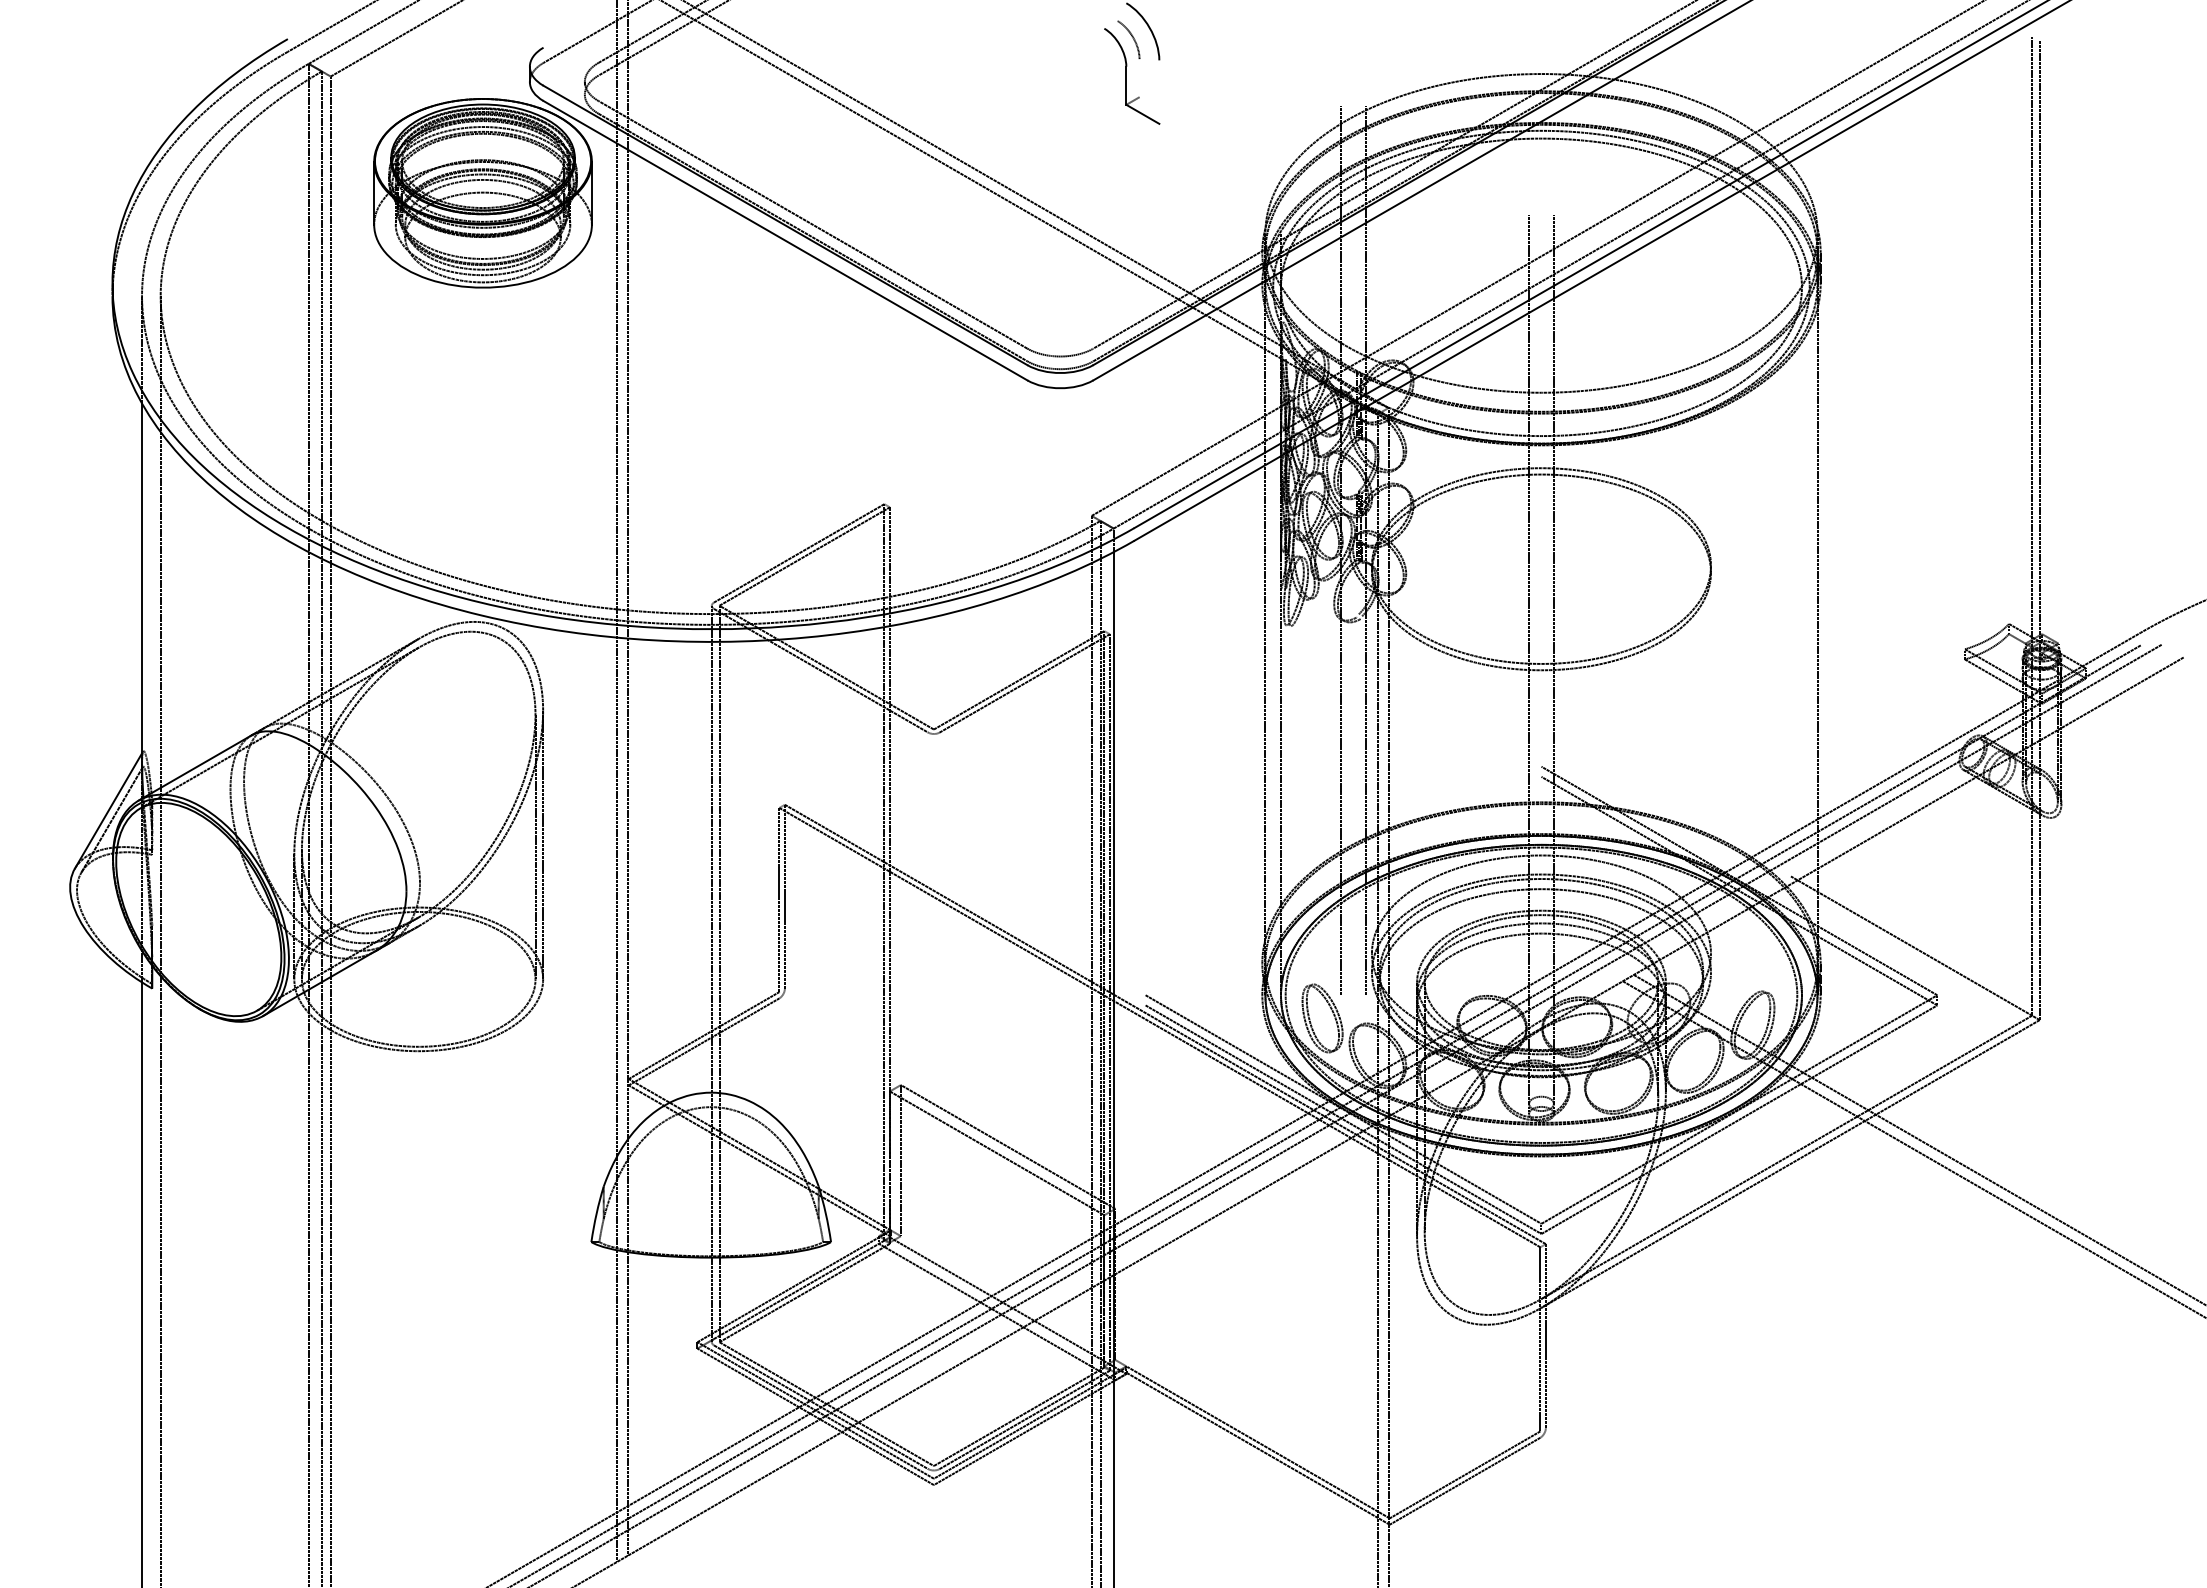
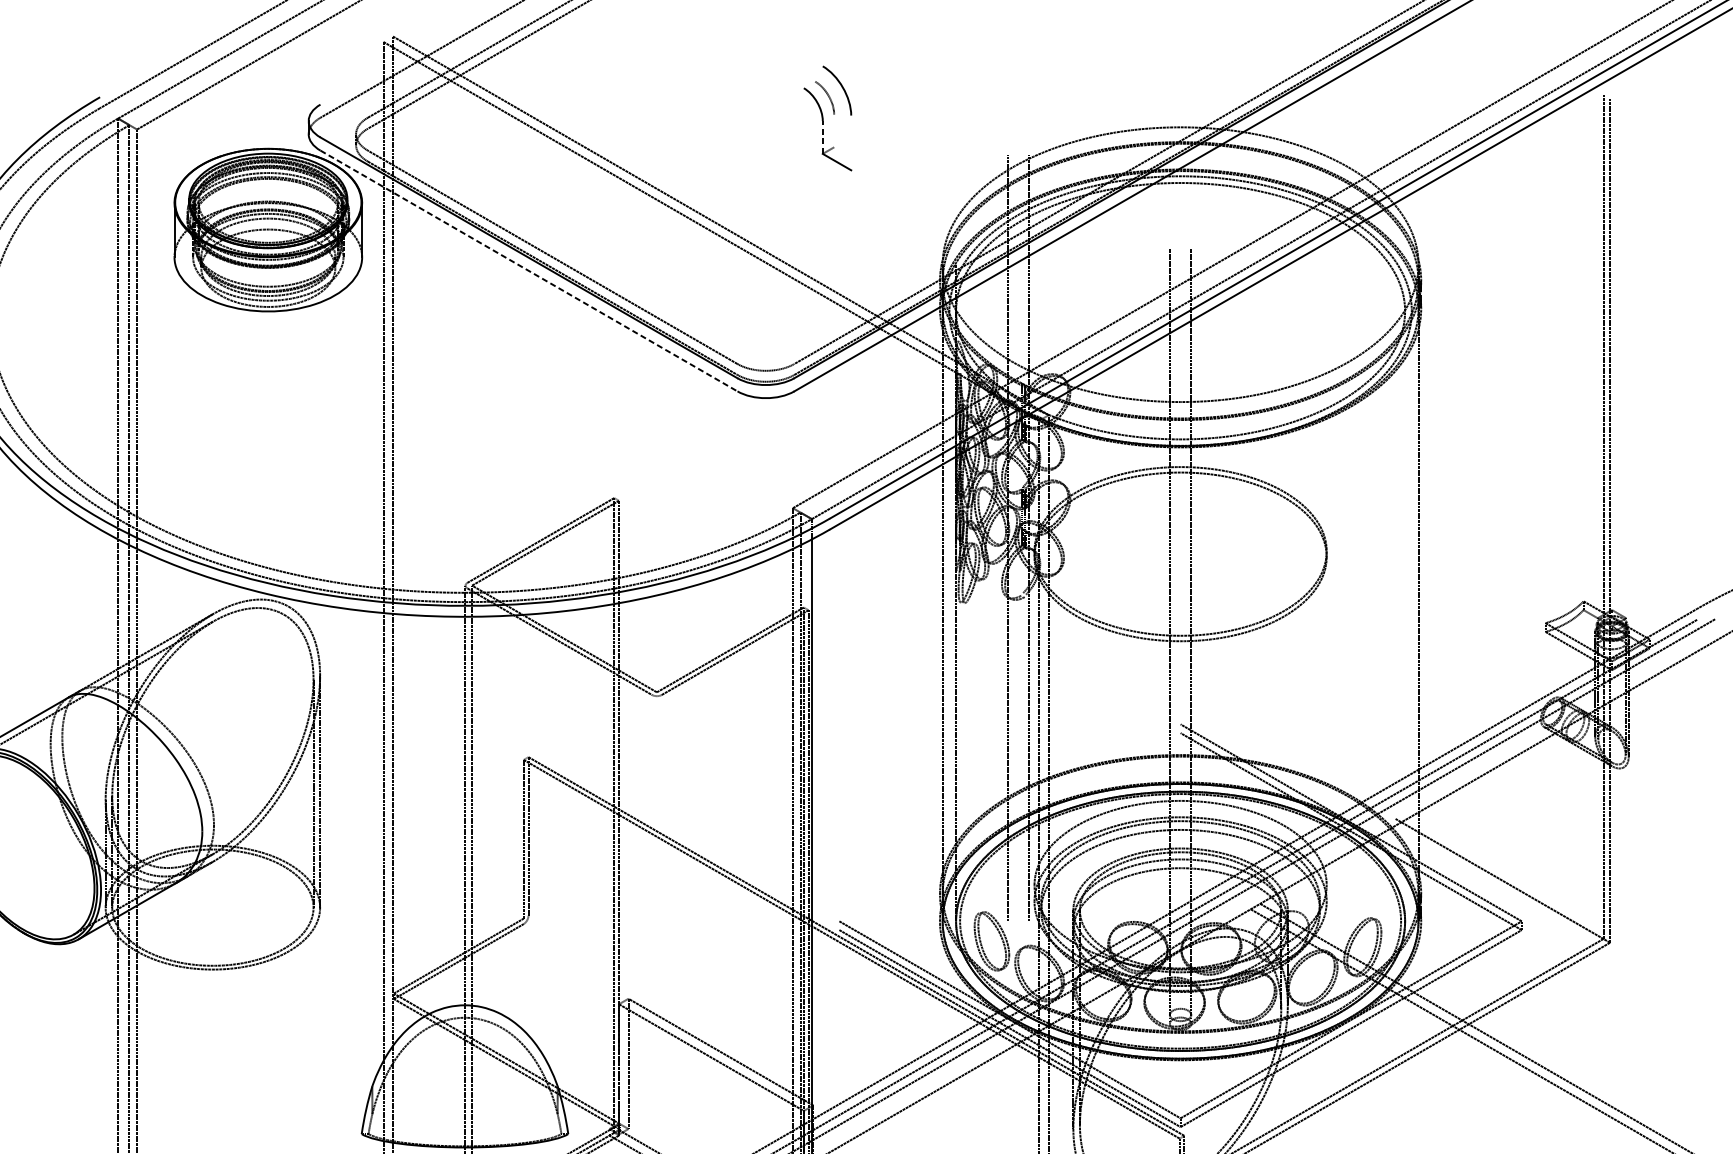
line: (1126, 85) -> (822, 137), solid -> dashed
line: (785, 240) -> (529, 270), solid -> dashed

